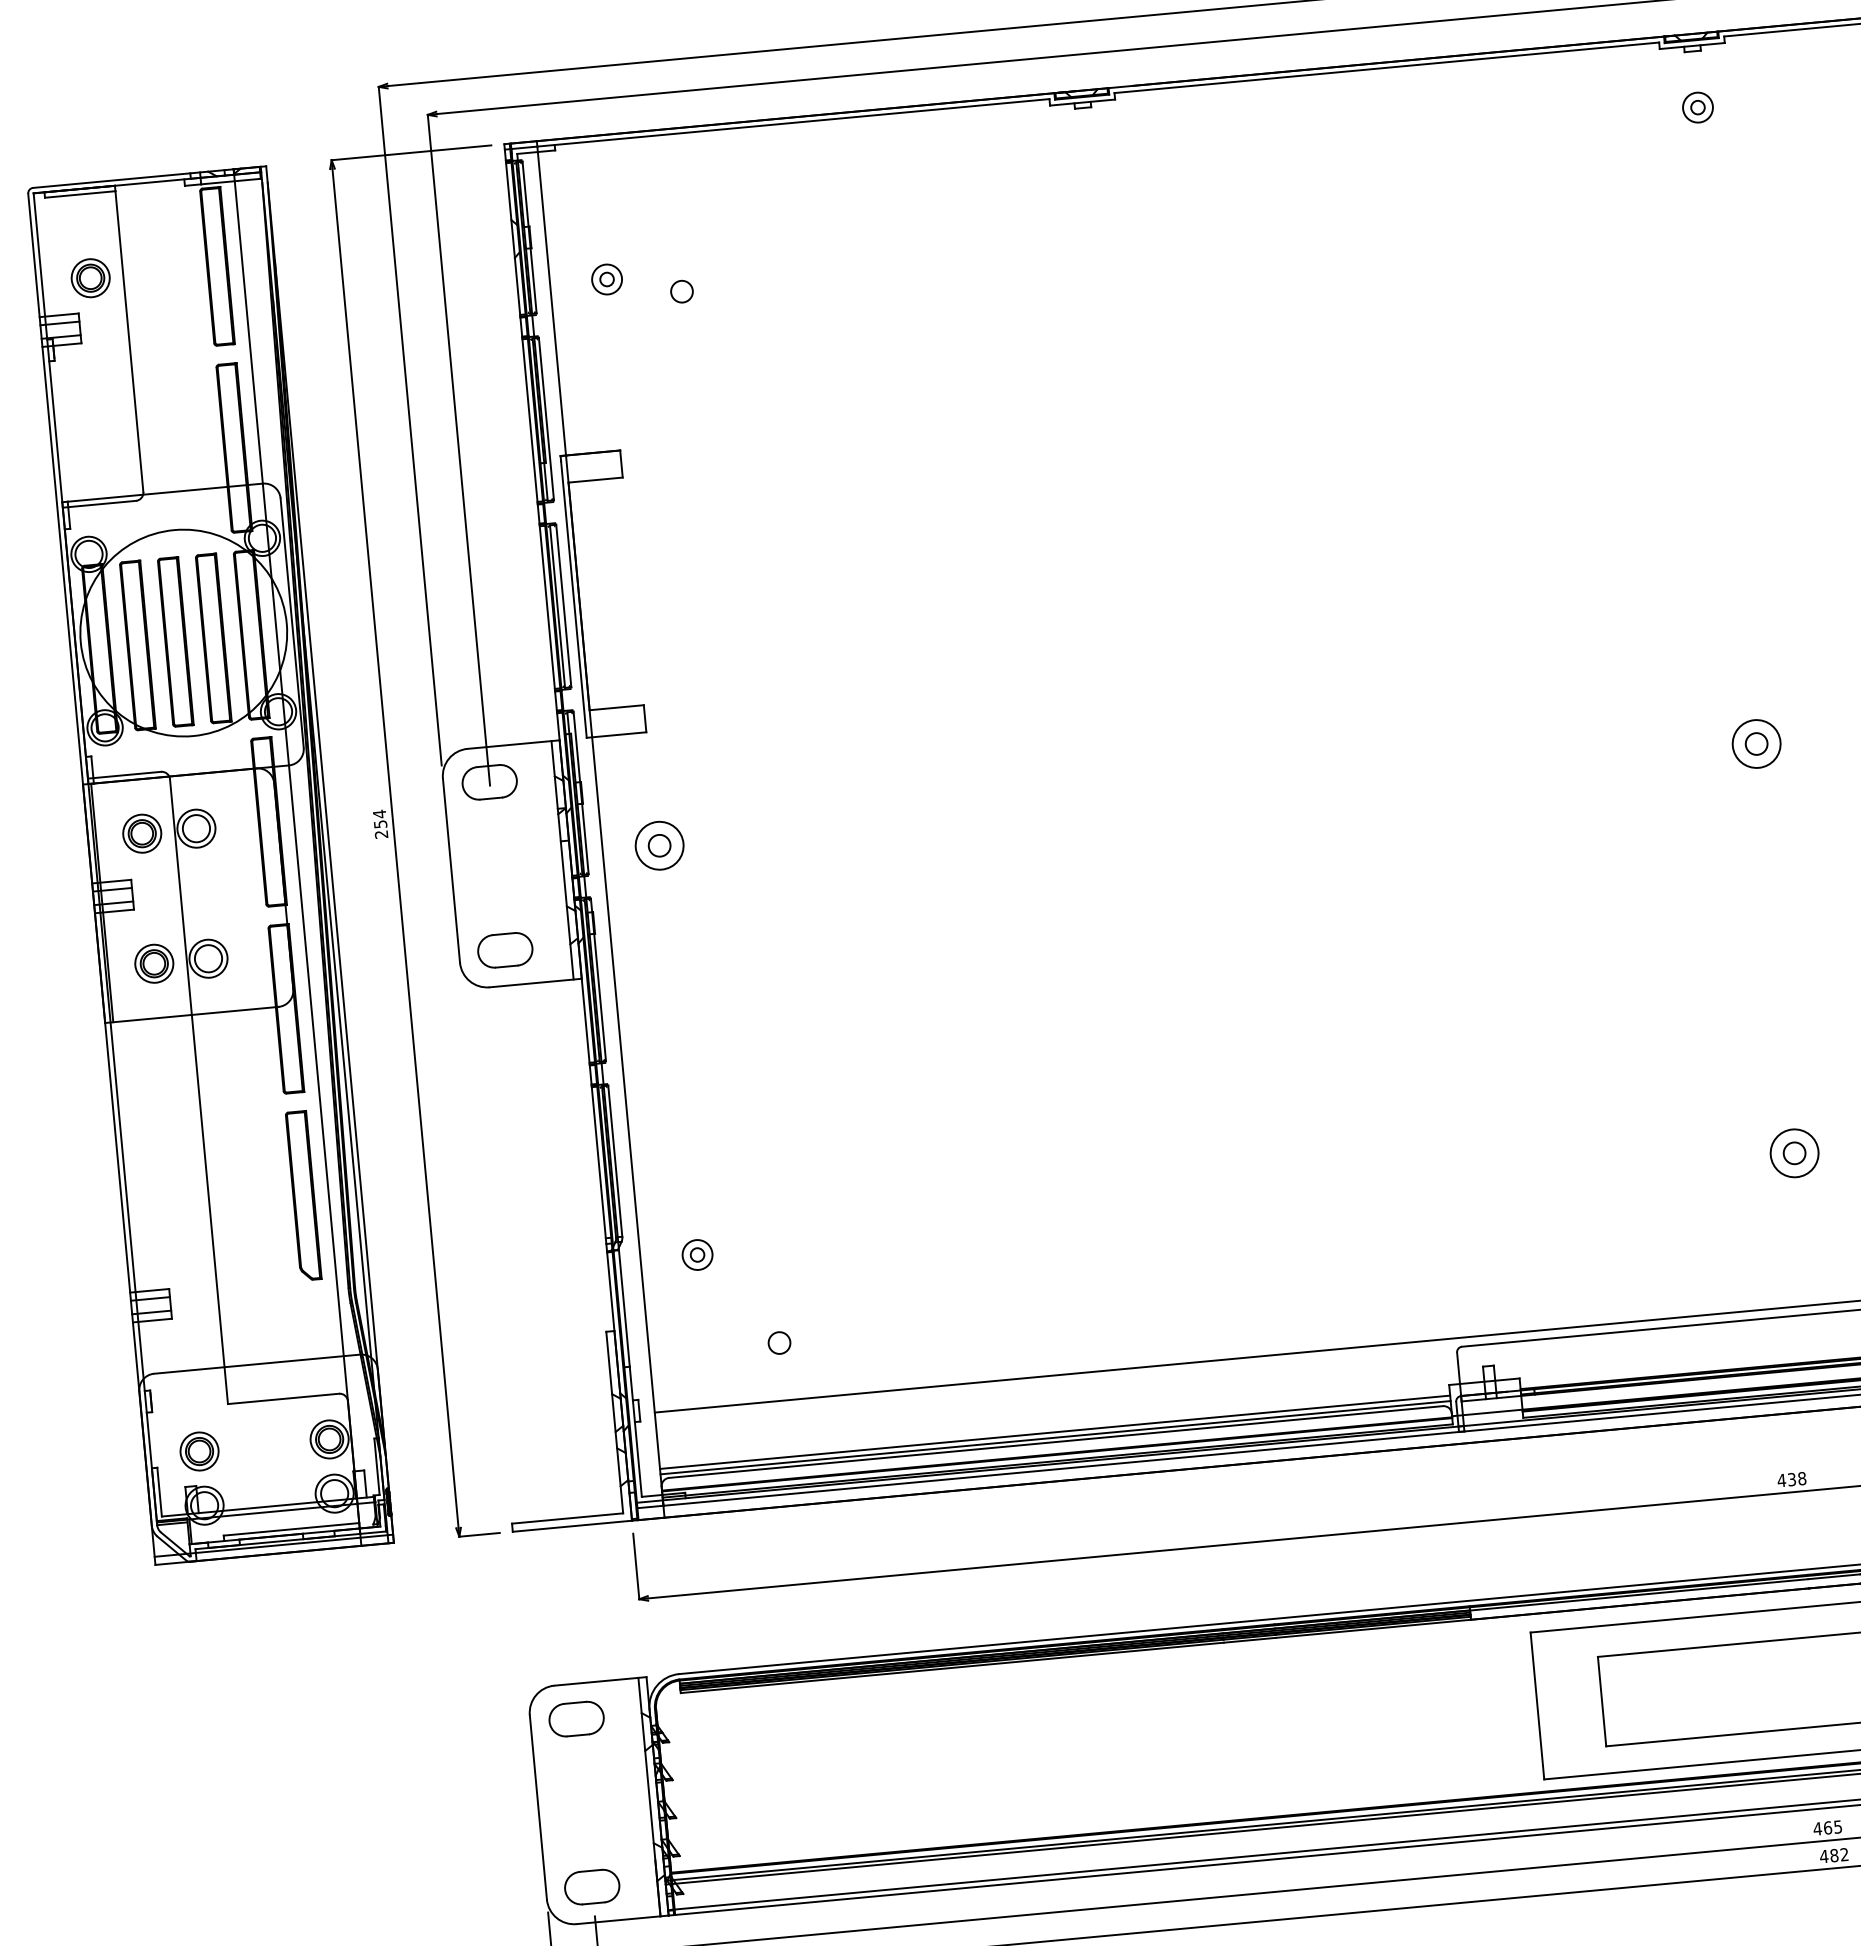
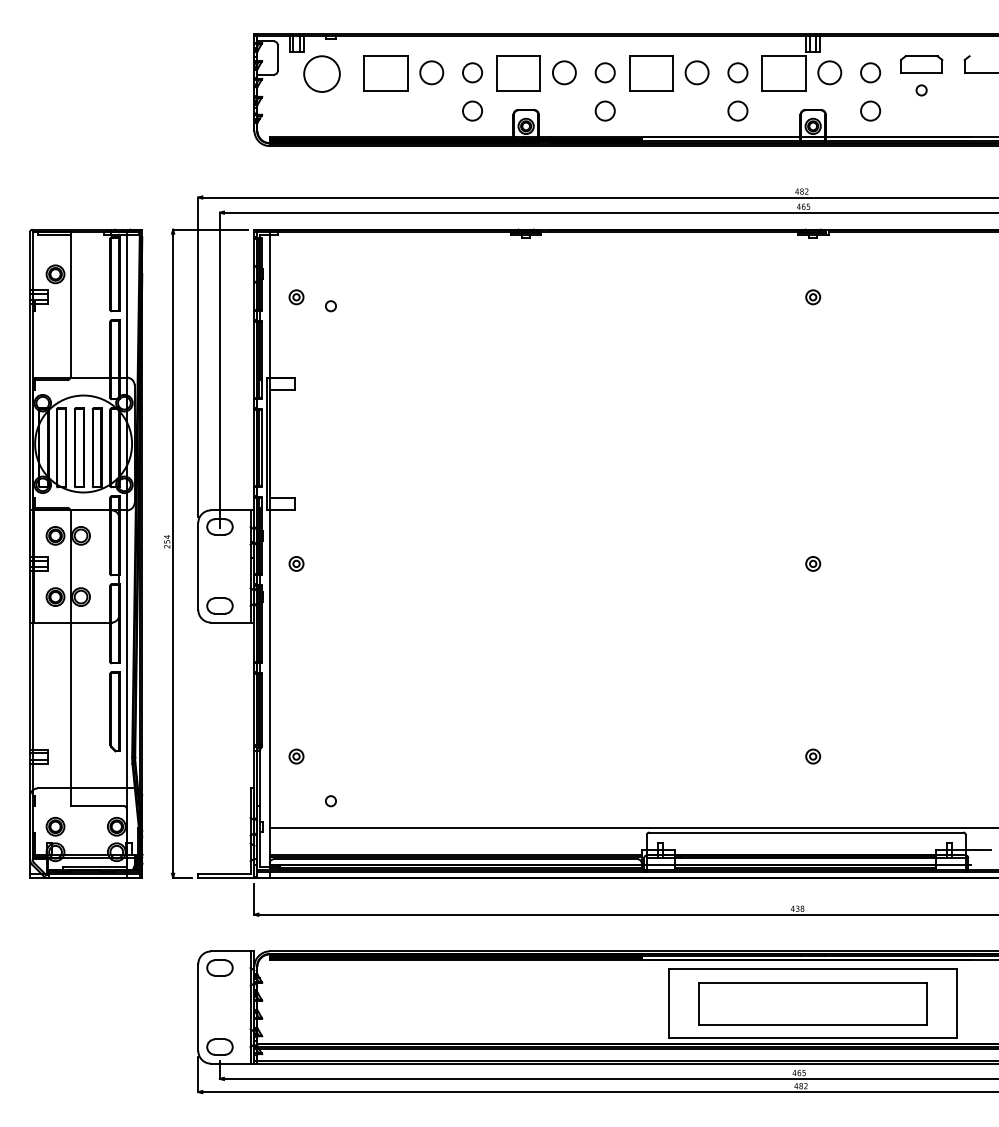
part: (1698, 107) -> (813, 297), moved
part: (1757, 743) -> (813, 563), size x0.62
part: (659, 844) -> (296, 563), size x0.62
part: (1795, 1152) -> (813, 756), size x0.62

